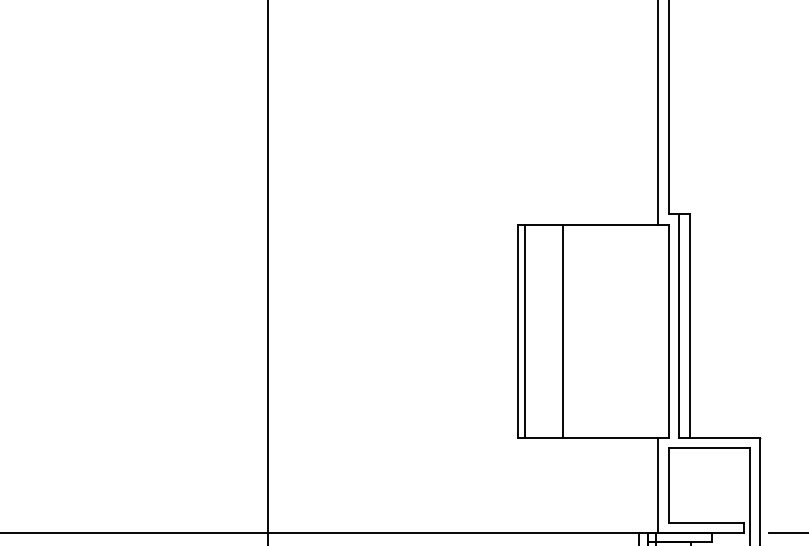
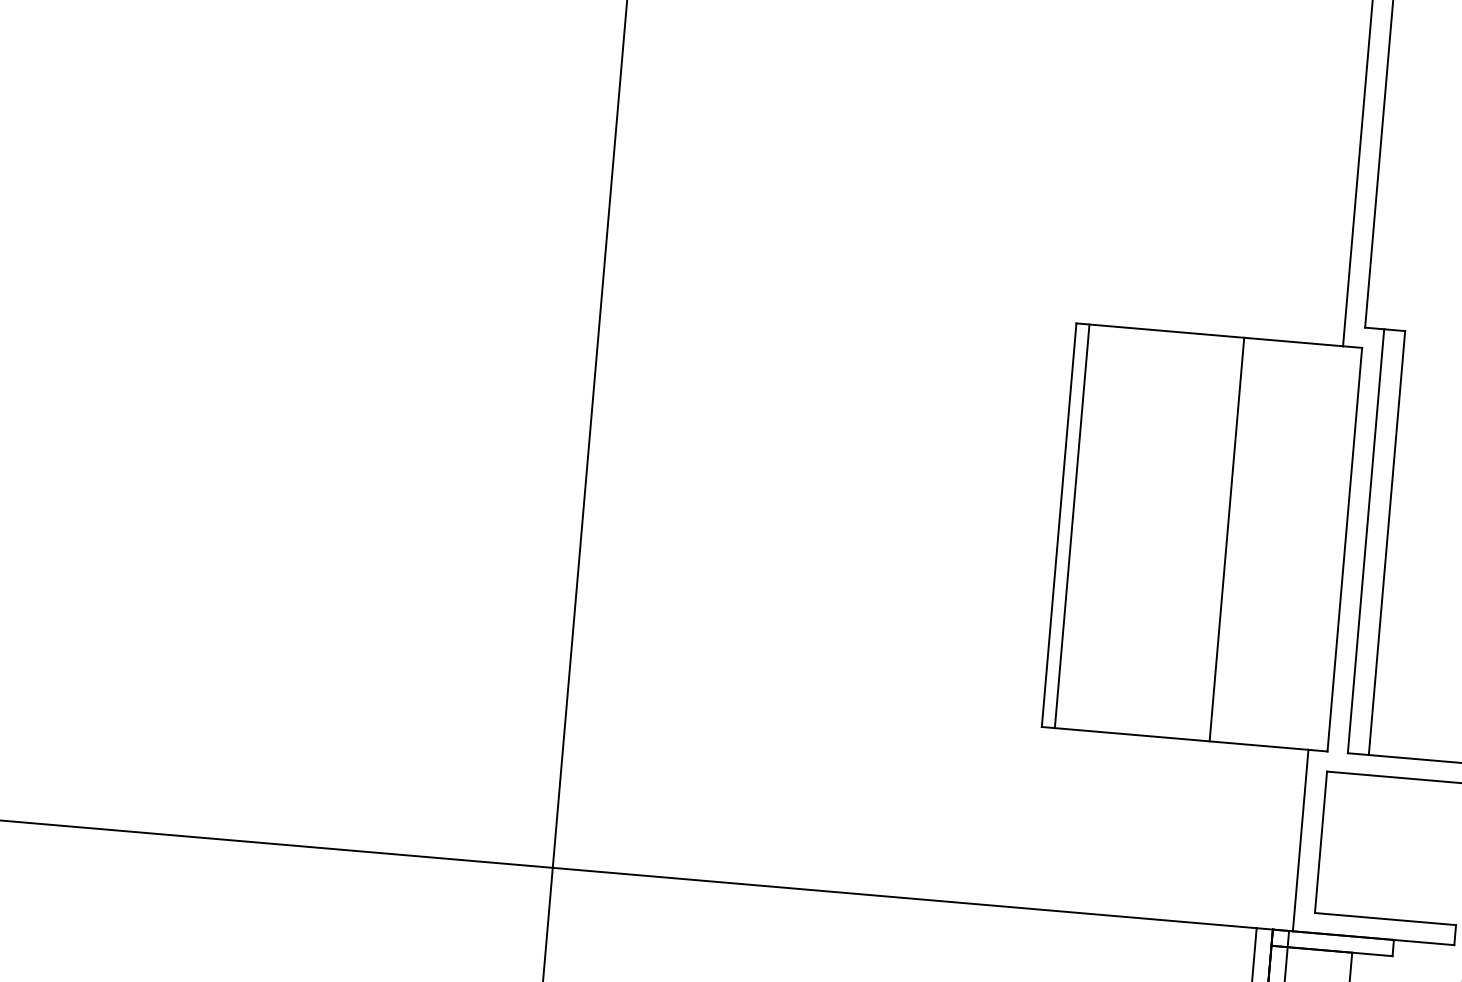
line: (563, 330) -> (1227, 538), moved

